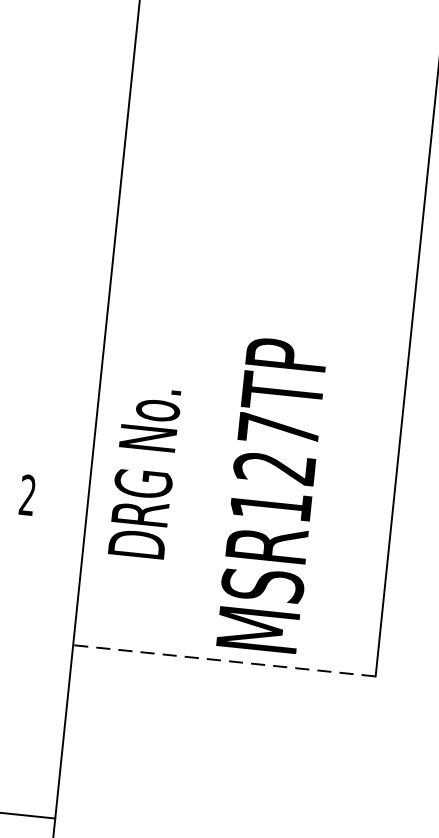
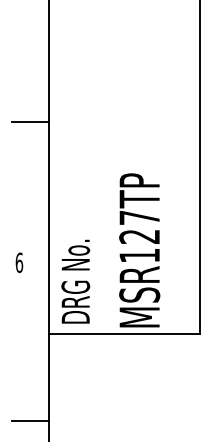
line: (79, 213) -> (30, 121), added
text: (144, 472) -> (75, 281), moved
text: (28, 494) -> (19, 262), 2 -> 6
line: (224, 661) -> (124, 334), dashed -> solid

